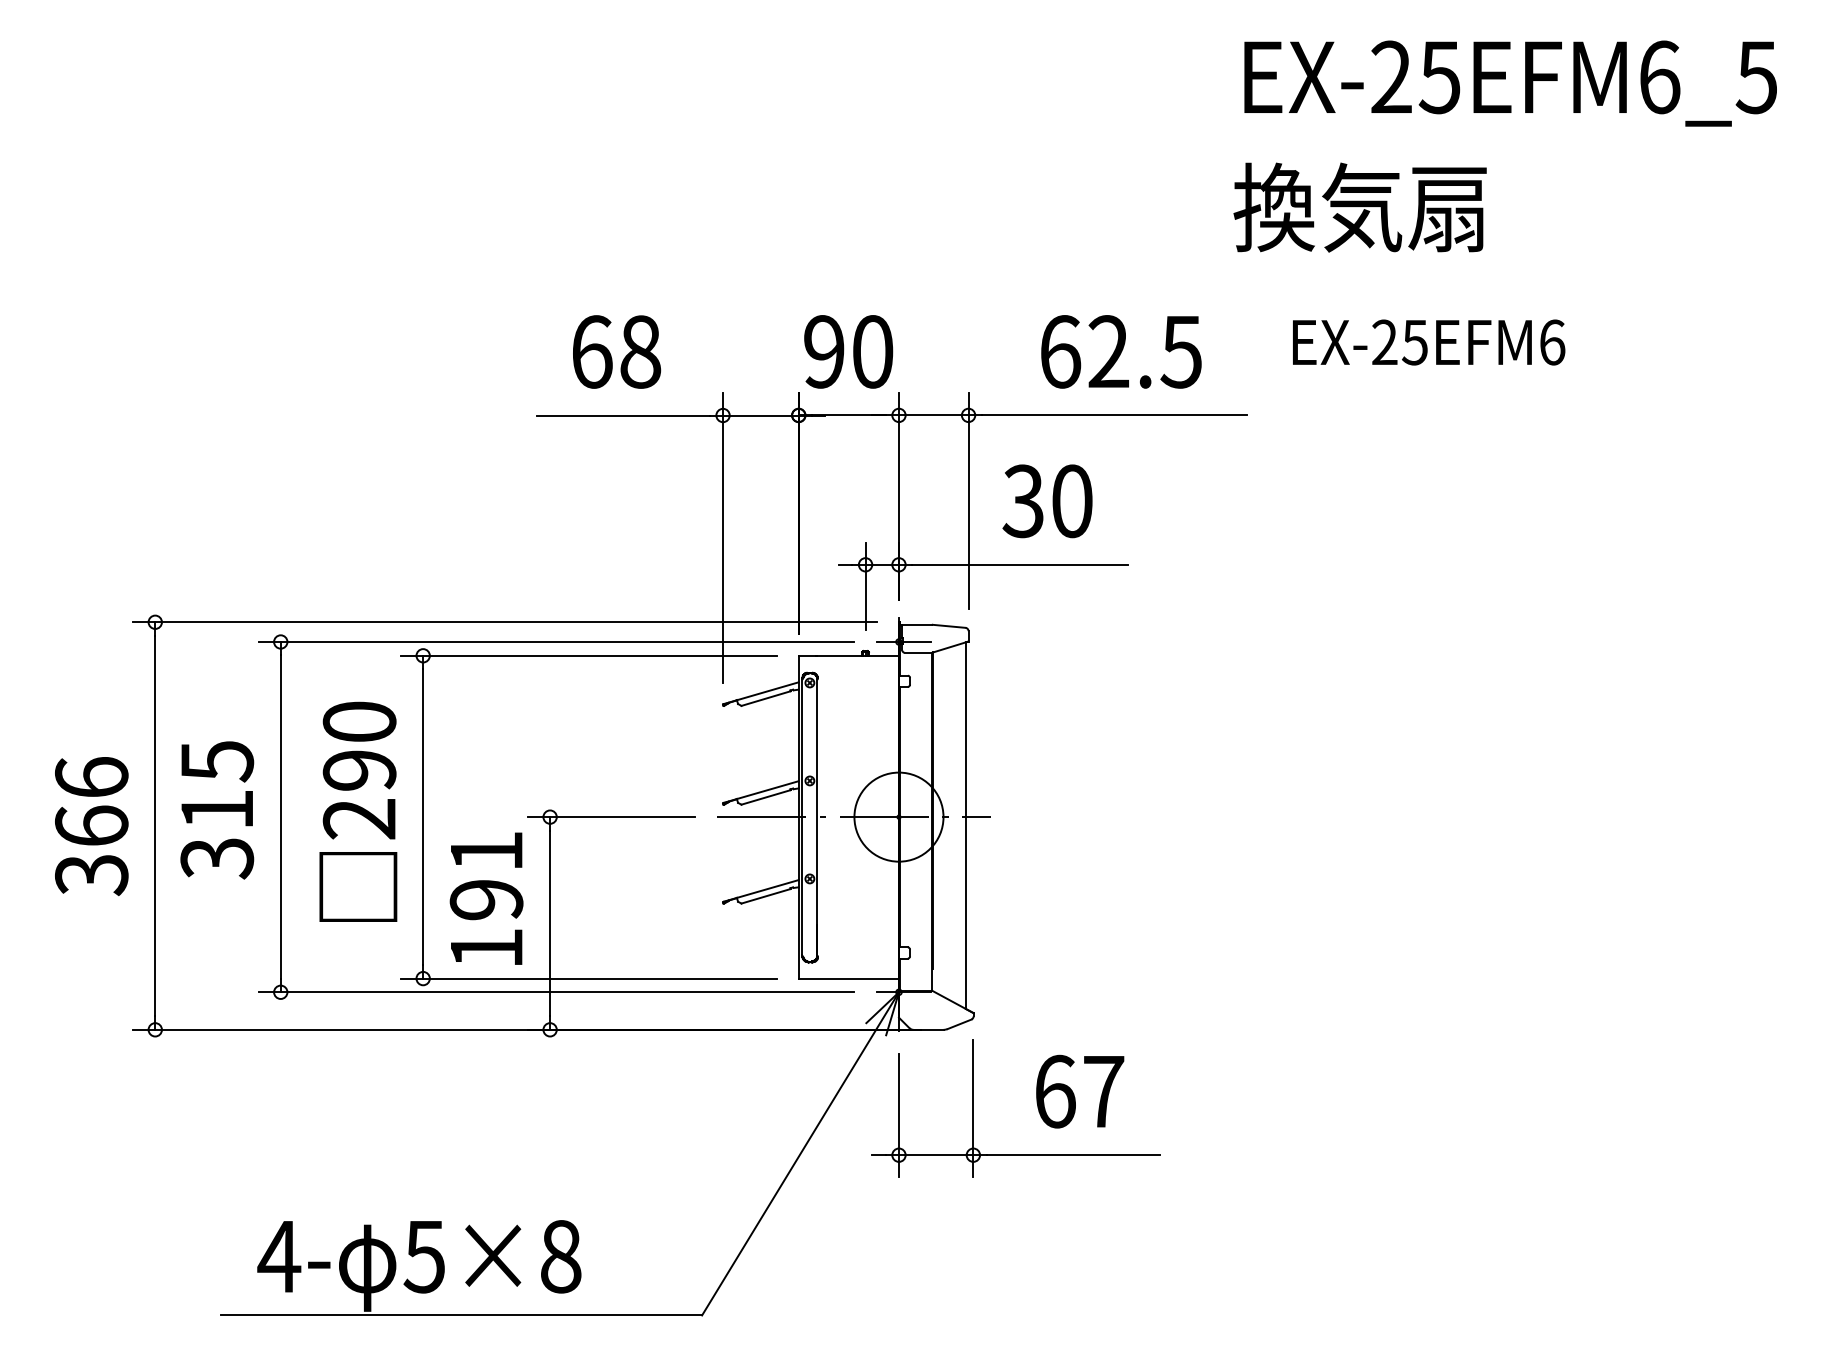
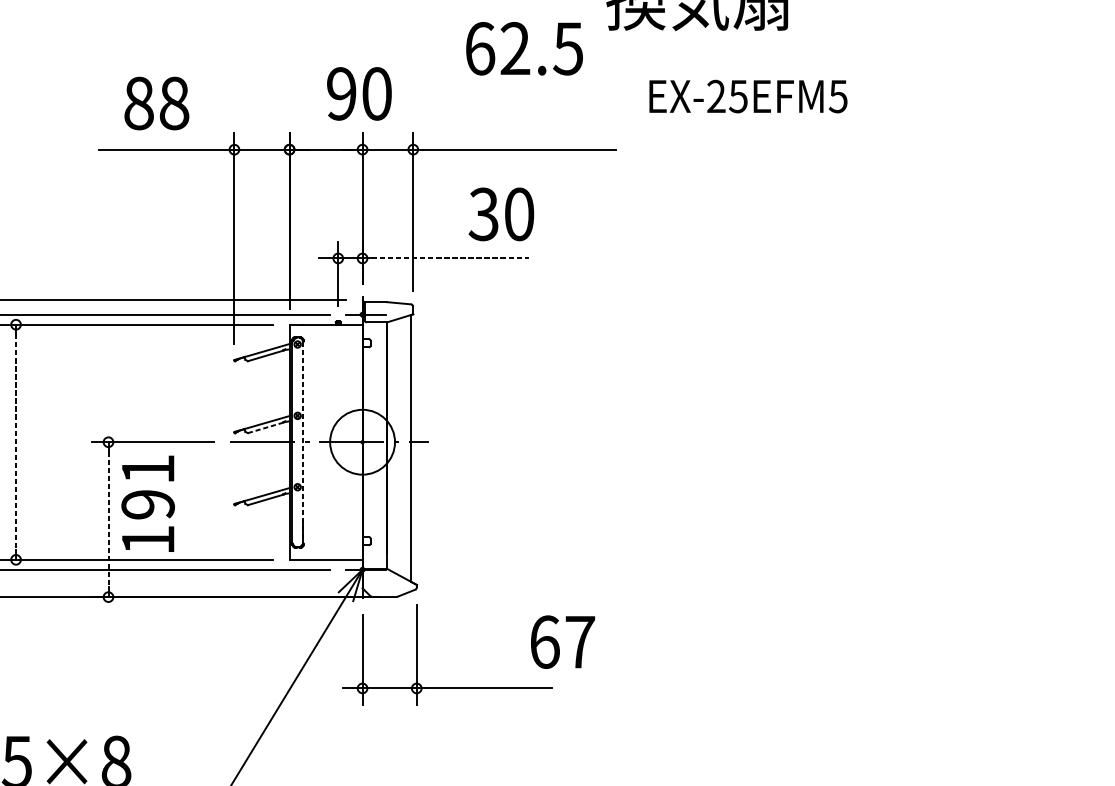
text: (1552, 342) -> (838, 96), EX-25EFM6 -> EX-25EFM5
text: (592, 351) -> (139, 103), 68 -> 88
text: (848, 351) -> (359, 93), moved
text: (1121, 351) -> (524, 48), moved
text: (1047, 501) -> (501, 214), moved
line: (1020, 564) -> (451, 258), solid -> dashed
line: (766, 797) -> (266, 427), solid -> dashed
line: (423, 817) -> (16, 442), solid -> dashed
line: (817, 817) -> (303, 442), solid -> dashed
text: (486, 898) -> (148, 503), moved
line: (550, 923) -> (108, 519), solid -> dashed
text: (1080, 1091) -> (563, 642), moved

